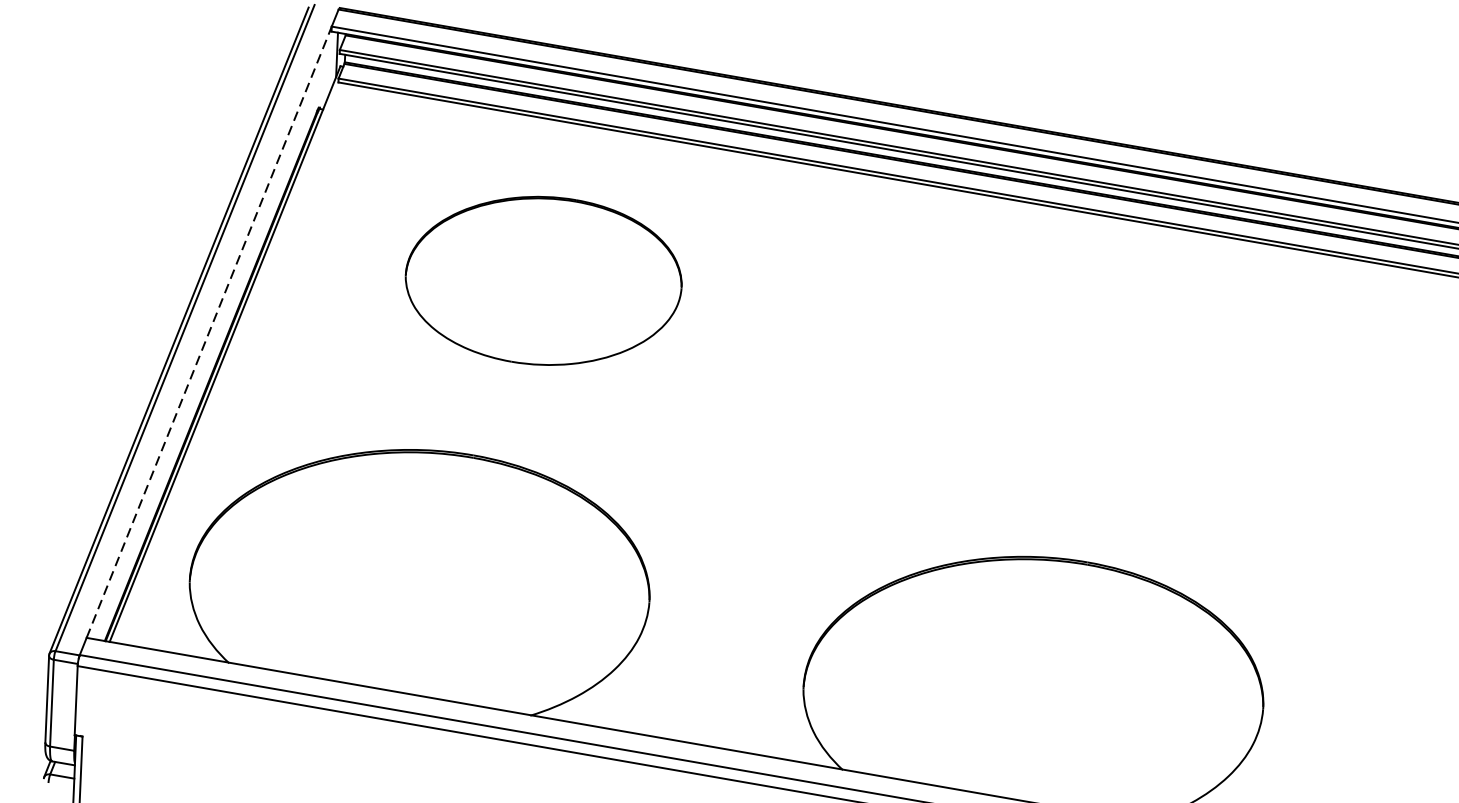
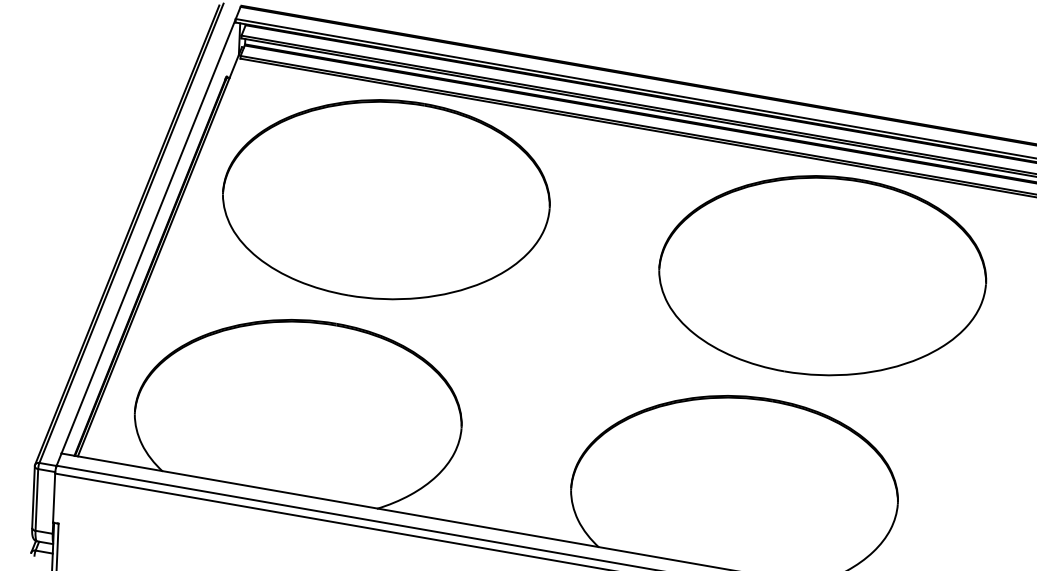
part: (543, 280) -> (386, 199), size x1.67
line: (208, 331) -> (148, 235), dashed -> solid
part: (1157, 387) -> (822, 275), added

